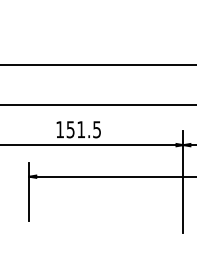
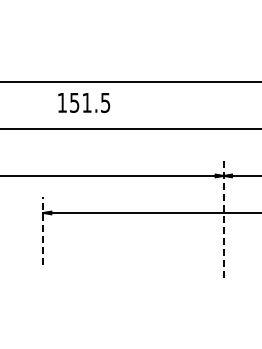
text: (79, 129) -> (84, 102), moved
line: (183, 181) -> (223, 218), solid -> dashed
line: (29, 191) -> (43, 230), solid -> dashed

